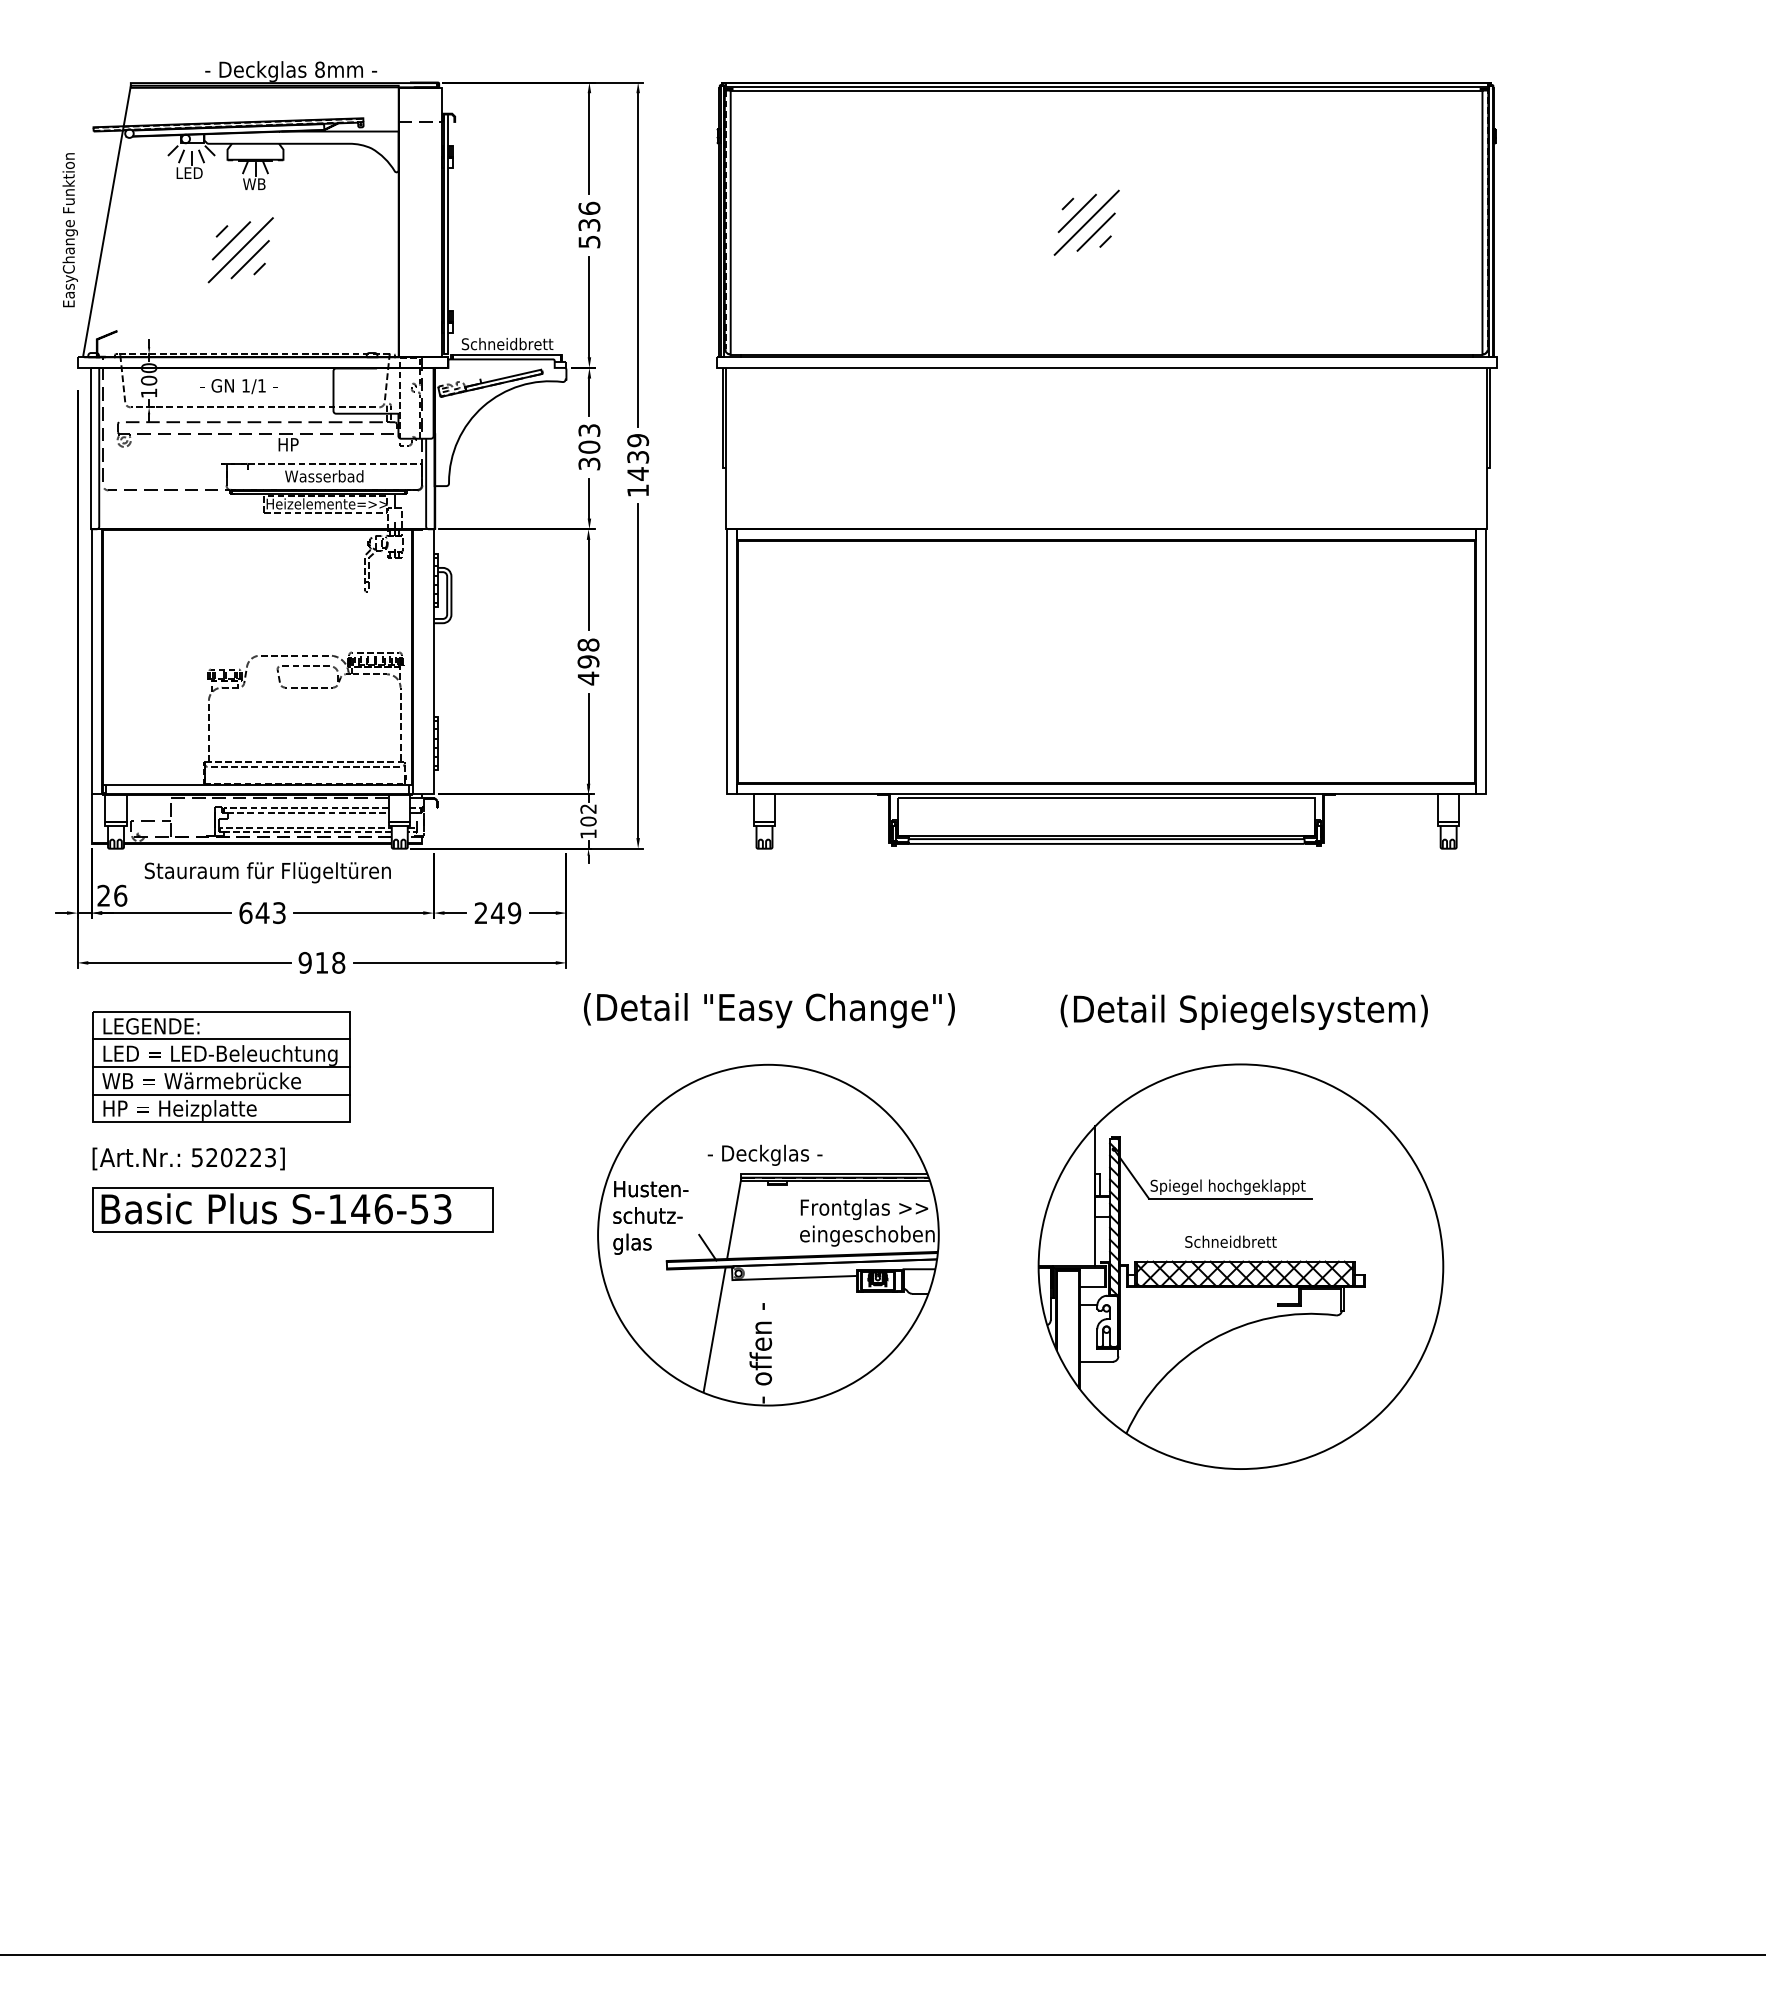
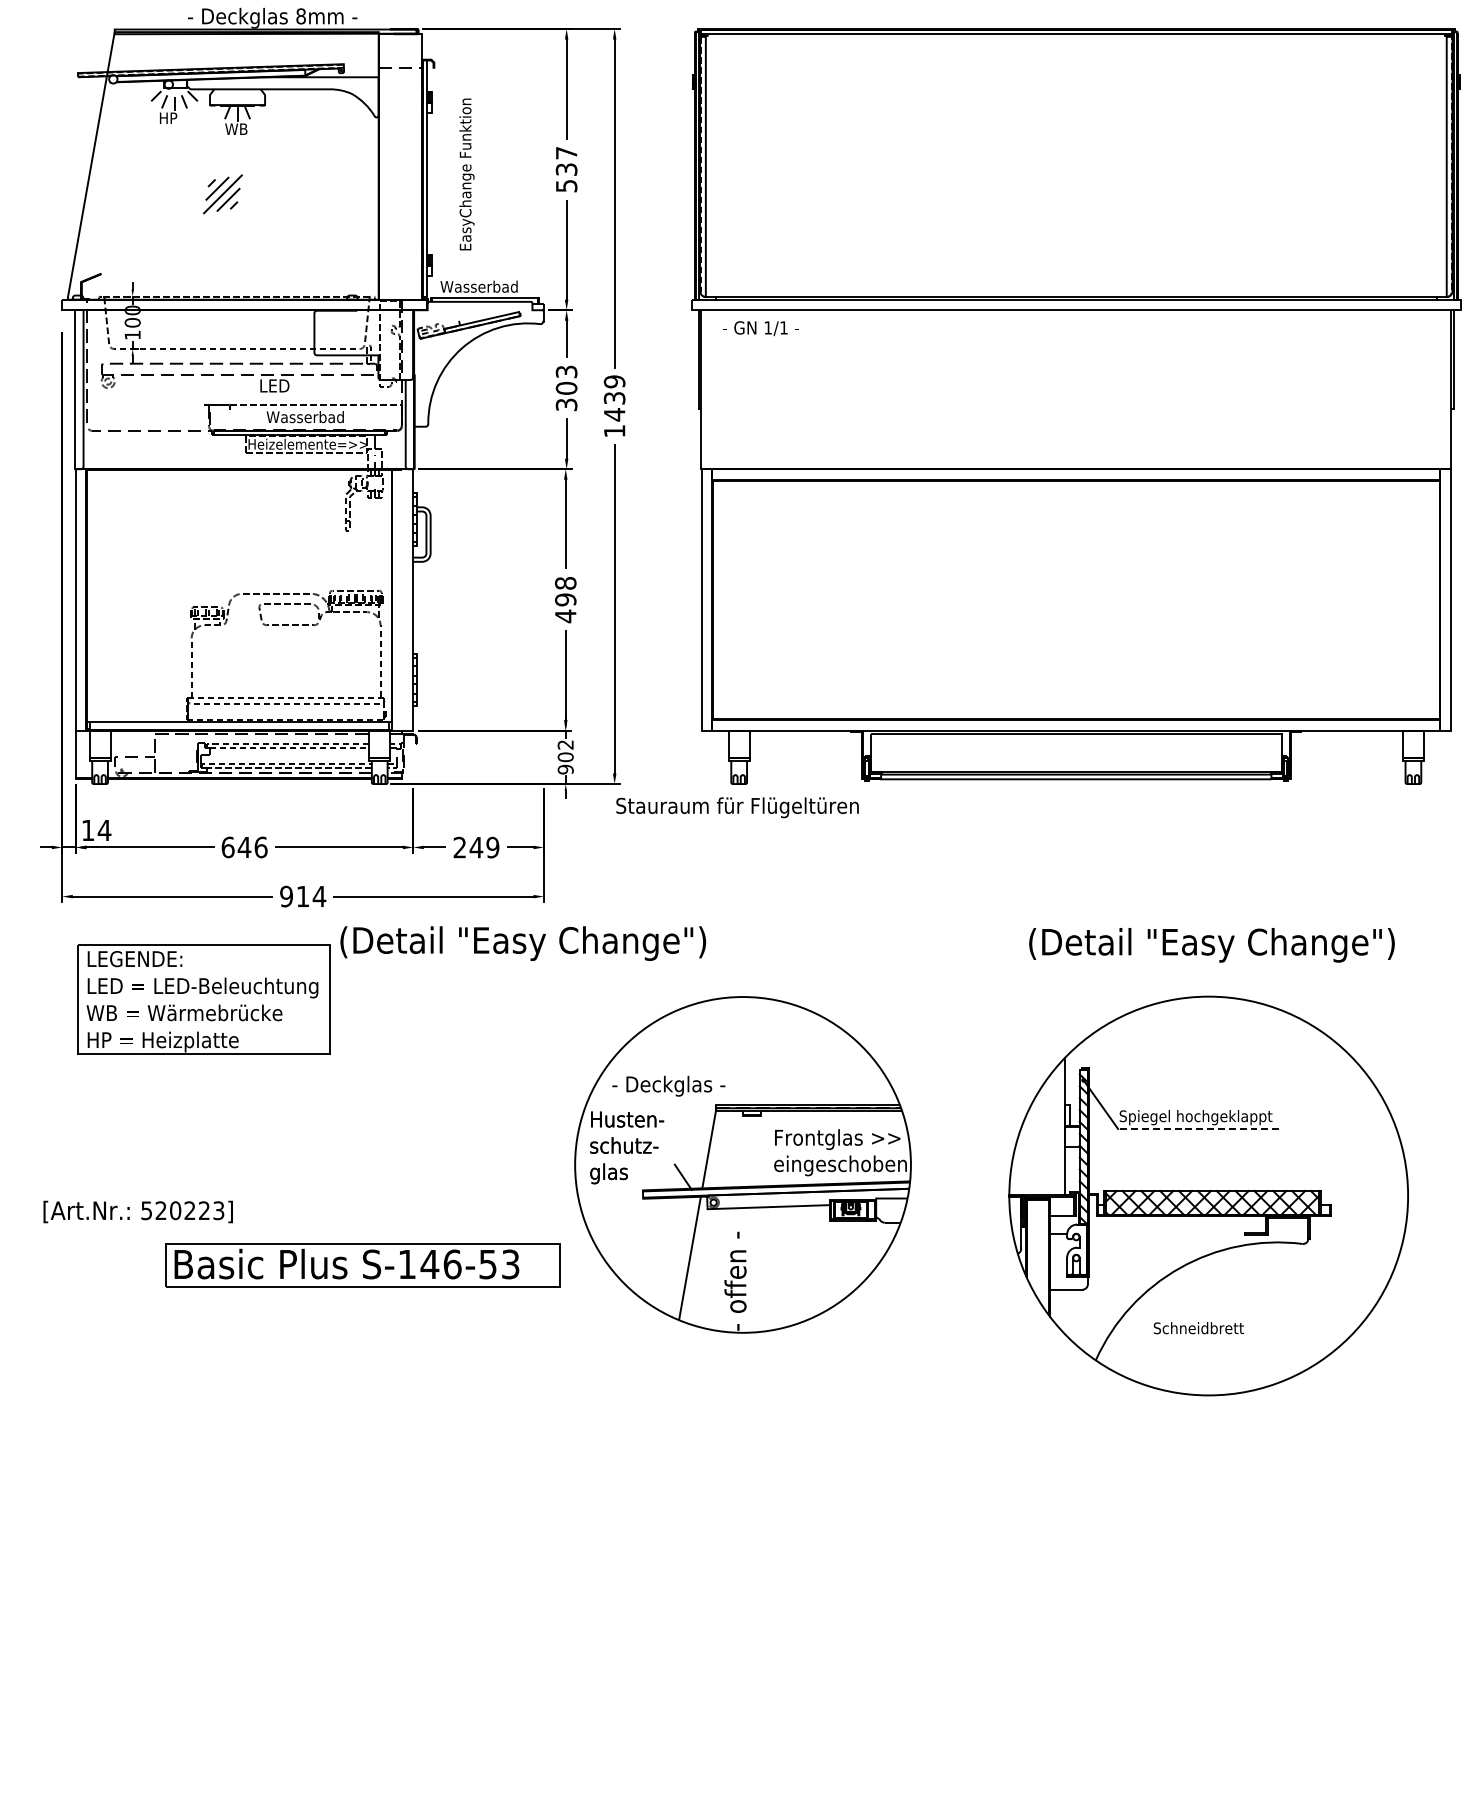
line: (1106, 90) -> (1076, 36), removed
text: (190, 172) -> (173, 117), LED -> HP
text: (589, 207) -> (566, 152), 536 -> 537
part: (1086, 222) -> (1056, 166), removed
text: (69, 230) -> (466, 174), moved
part: (240, 250) -> (222, 194), size x0.6
text: (507, 343) -> (485, 286), Schneidbrett -> Wasserbad
text: (238, 386) -> (760, 328), moved
text: (294, 444) -> (275, 385), HP -> LED
text: (588, 834) -> (565, 770), 102 -> 902
text: (267, 872) -> (737, 807), moved
text: (112, 895) -> (96, 830), 26 -> 14
text: (279, 913) -> (261, 847), 643 -> 646
text: (338, 962) -> (319, 896), 918 -> 914
text: (769, 1010) -> (523, 943), moved
text: (1243, 1011) -> (1211, 944), (Detail Spiegelsystem) -> (Detail "Easy Change")
line: (221, 1039) -> (204, 972), removed
line: (221, 1067) -> (204, 999), removed
line: (221, 1094) -> (204, 1026), removed
text: (764, 1154) -> (668, 1085), moved
text: (188, 1158) -> (138, 1211), moved
line: (1230, 1198) -> (1198, 1128), solid -> dashed
part: (292, 1209) -> (362, 1264), moved
text: (1230, 1241) -> (1198, 1327), moved

